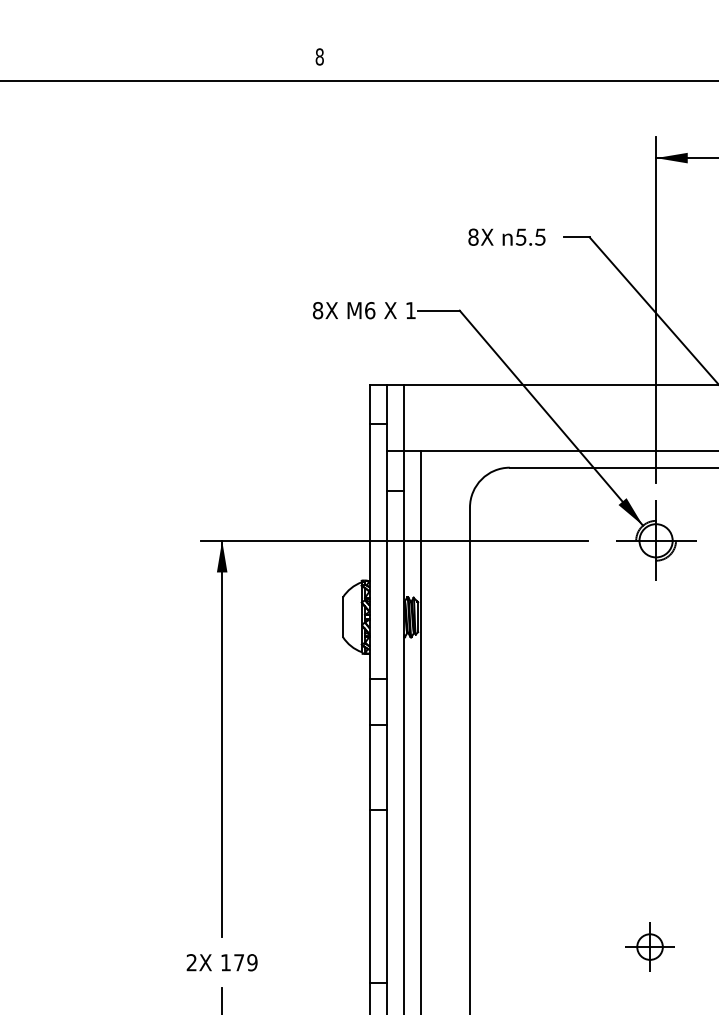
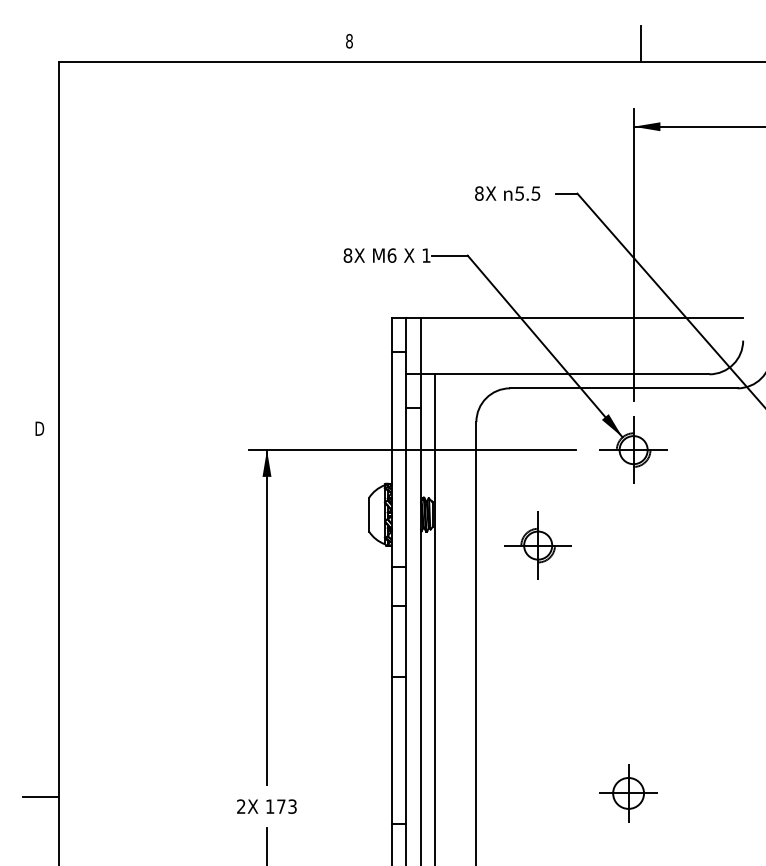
line: (664, 59) -> (640, 43), added
part: (542, 653) -> (537, 545), added
part: (649, 947) -> (628, 793), size x1.43
text: (252, 962) -> (292, 806), 179 -> 173

